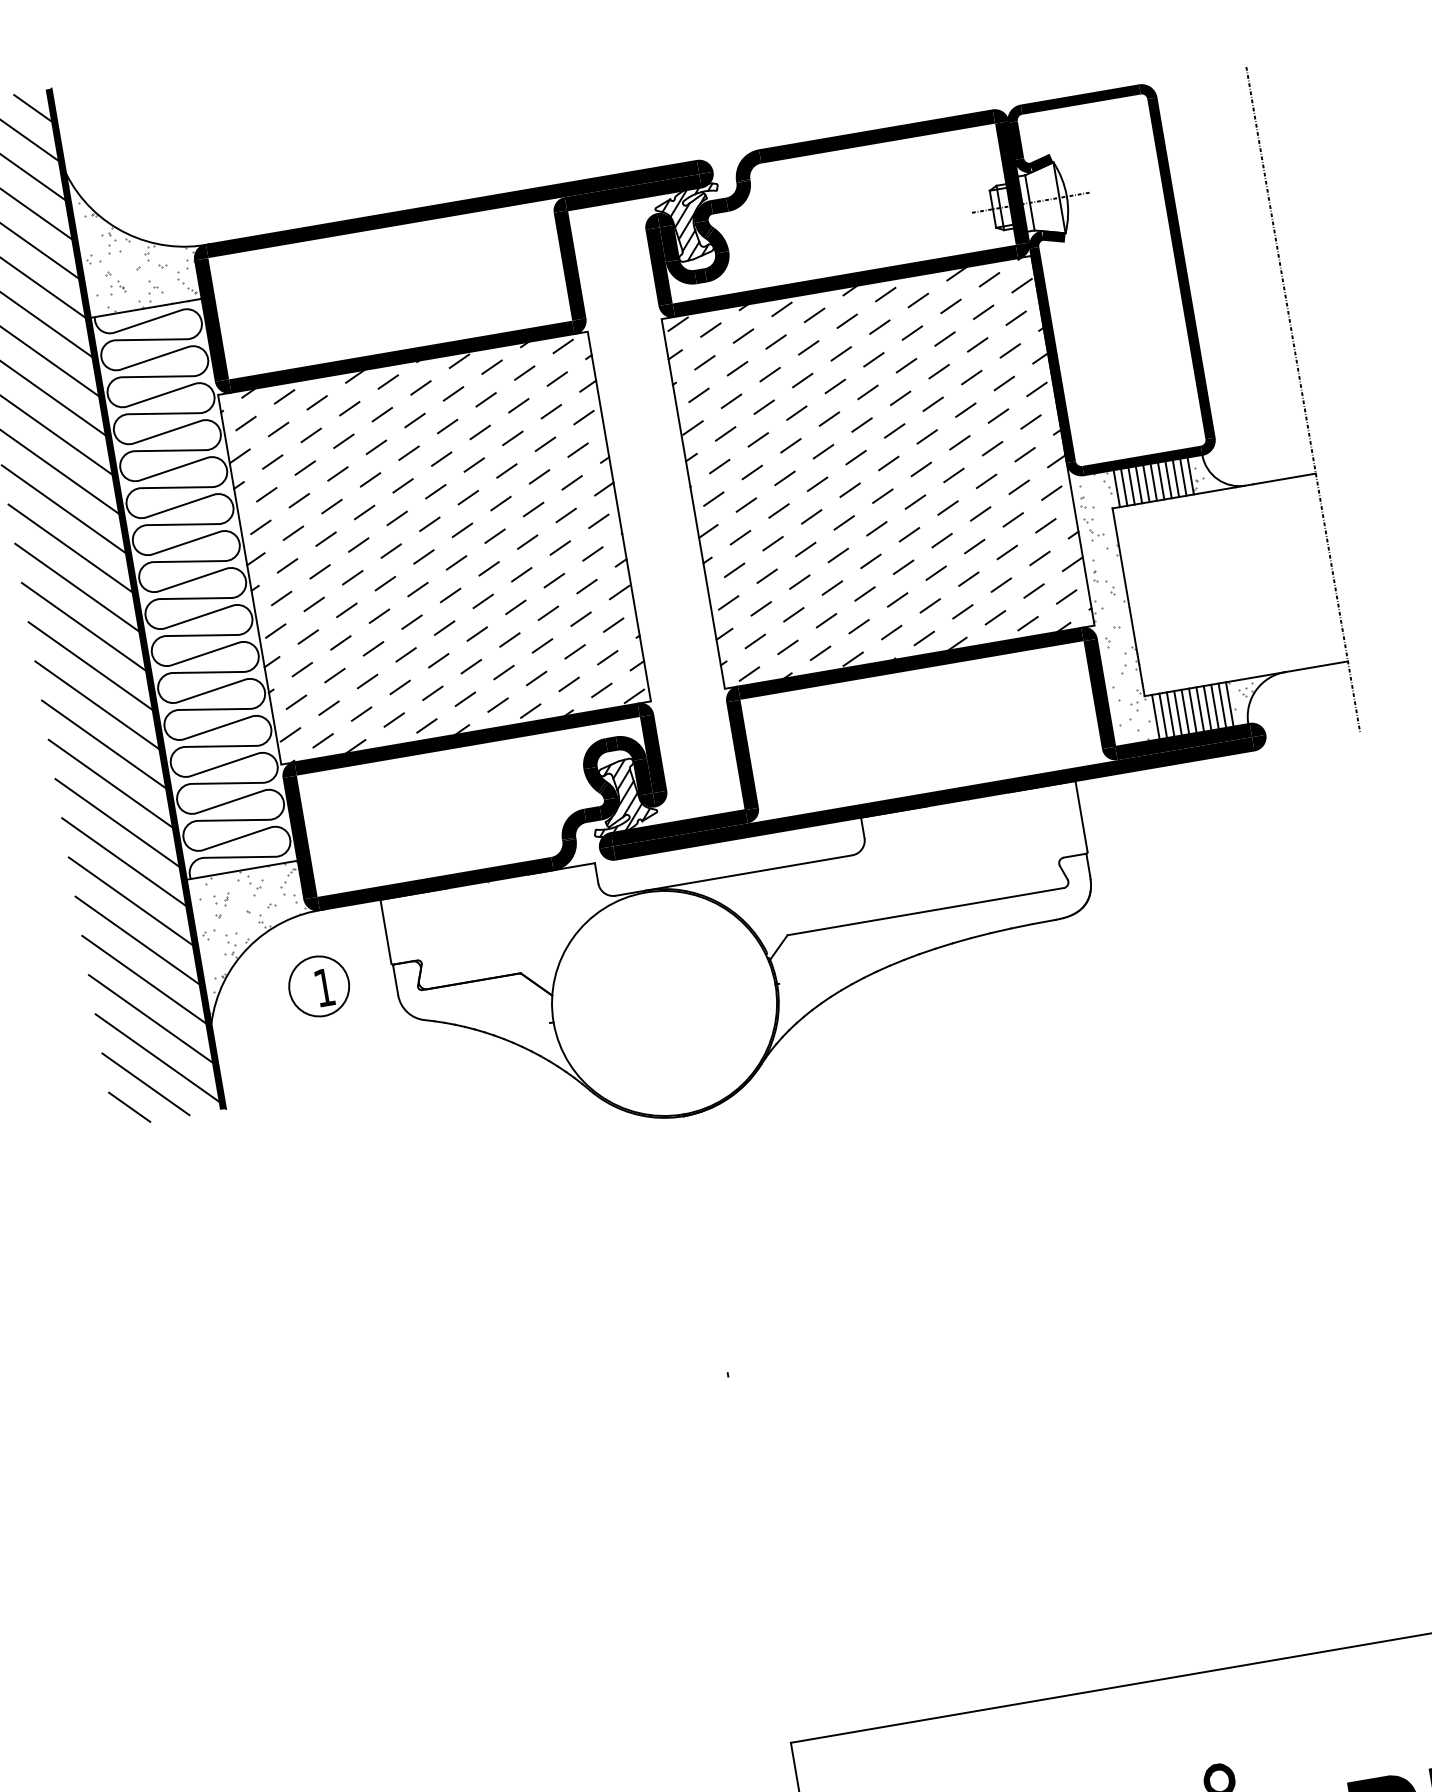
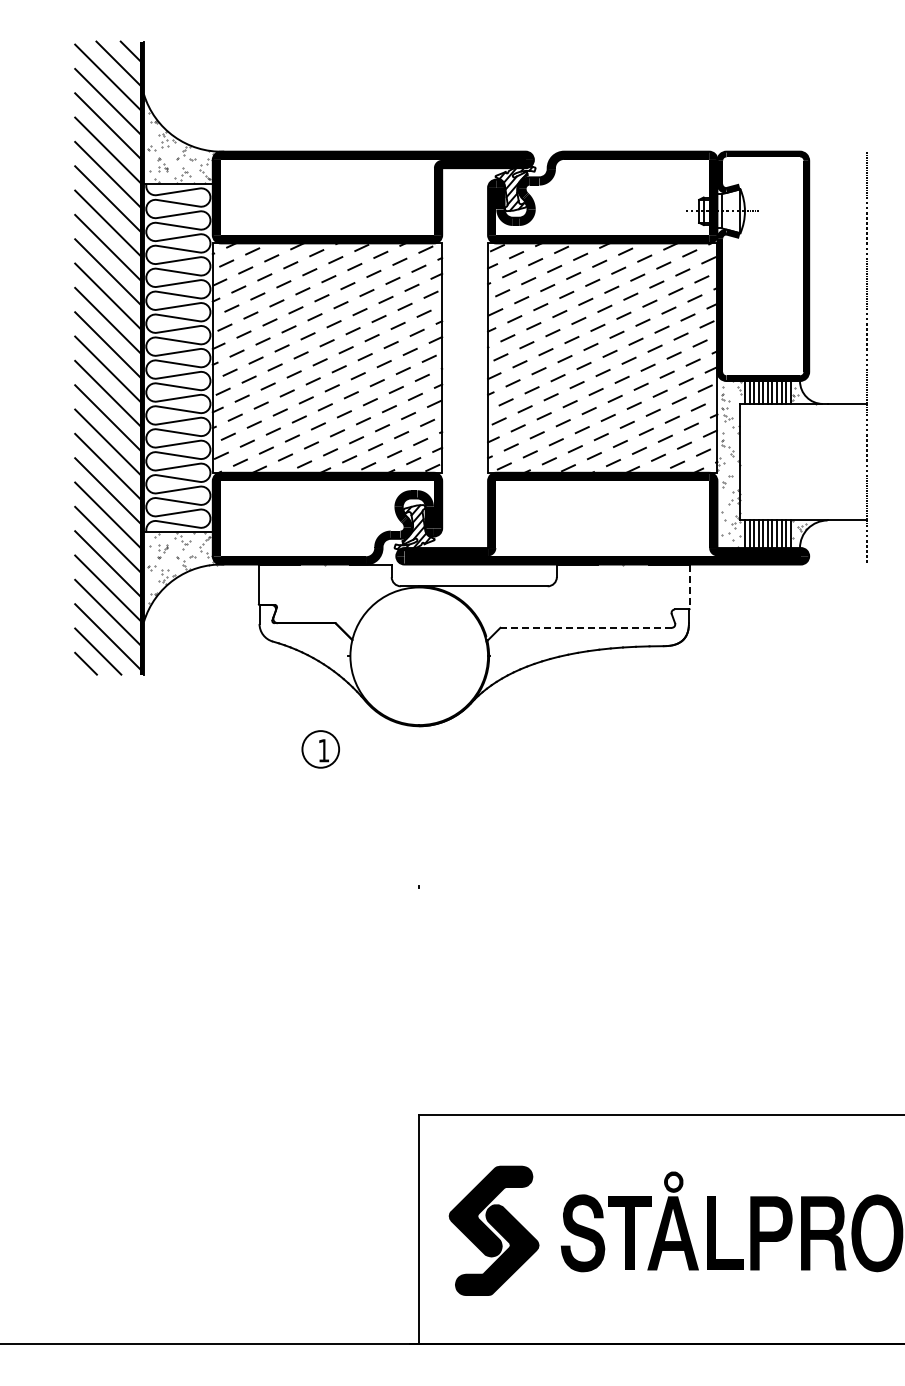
line: (1081, 818) -> (689, 587), solid -> dashed
line: (926, 911) -> (586, 627), solid -> dashed
part: (318, 986) -> (320, 749), moved

